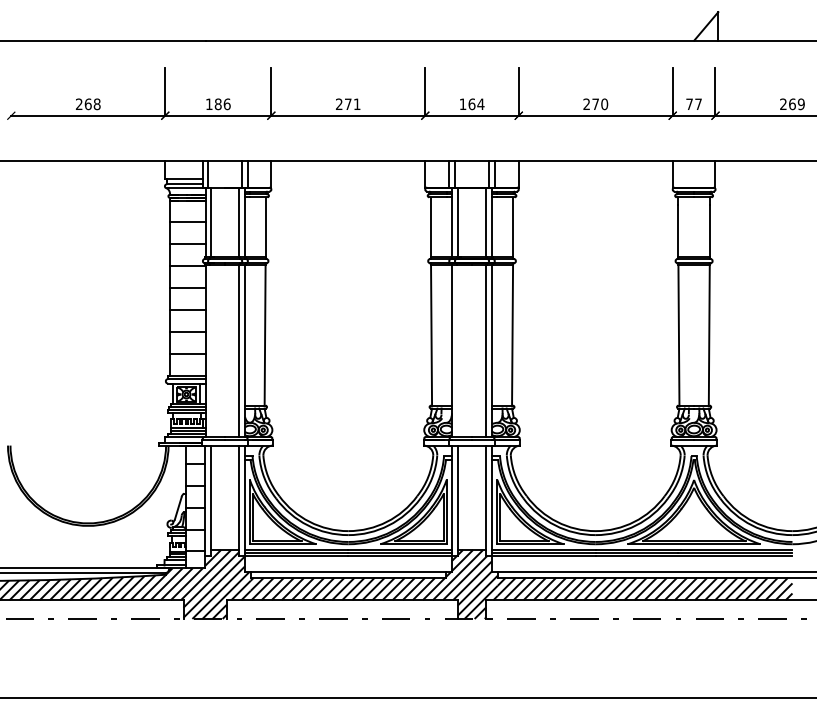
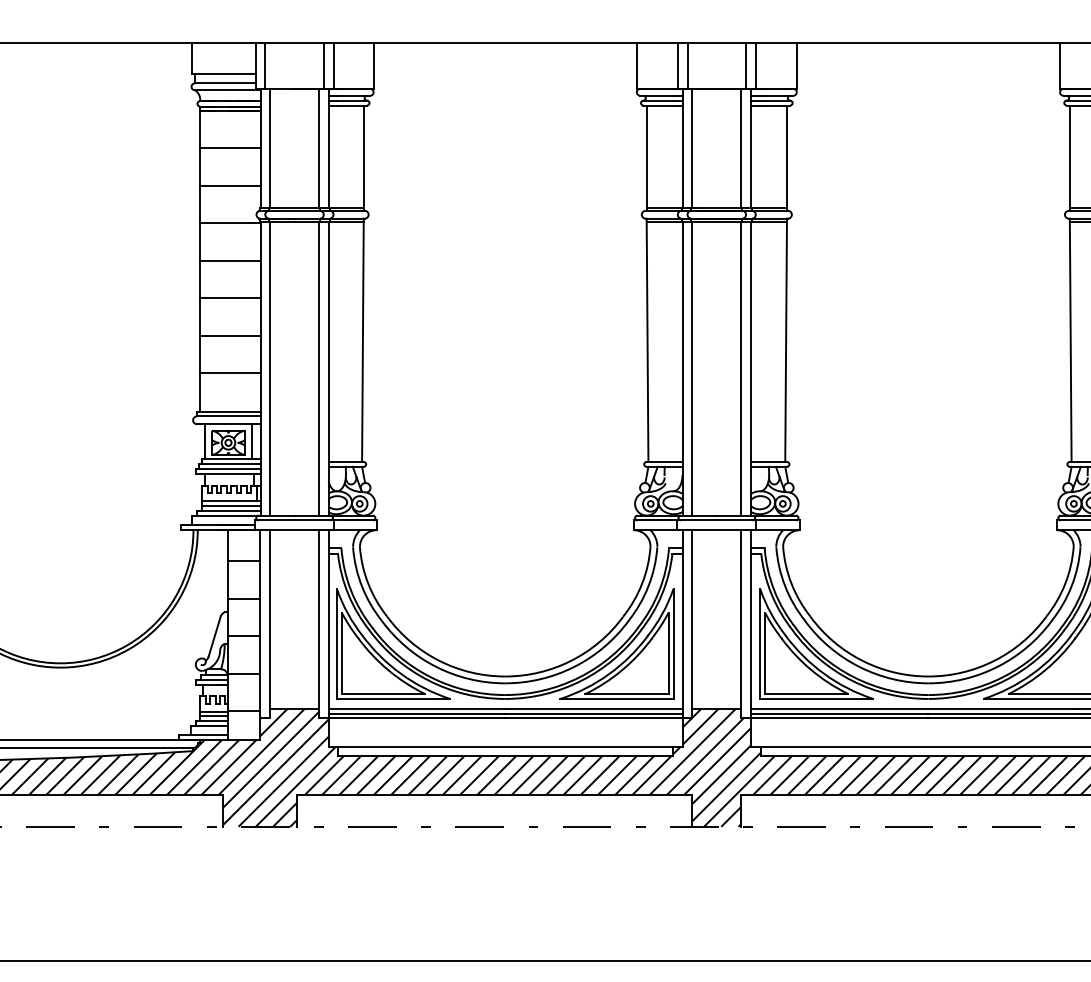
line: (210, 351) -> (269, 369), added
line: (457, 351) -> (691, 369), added

